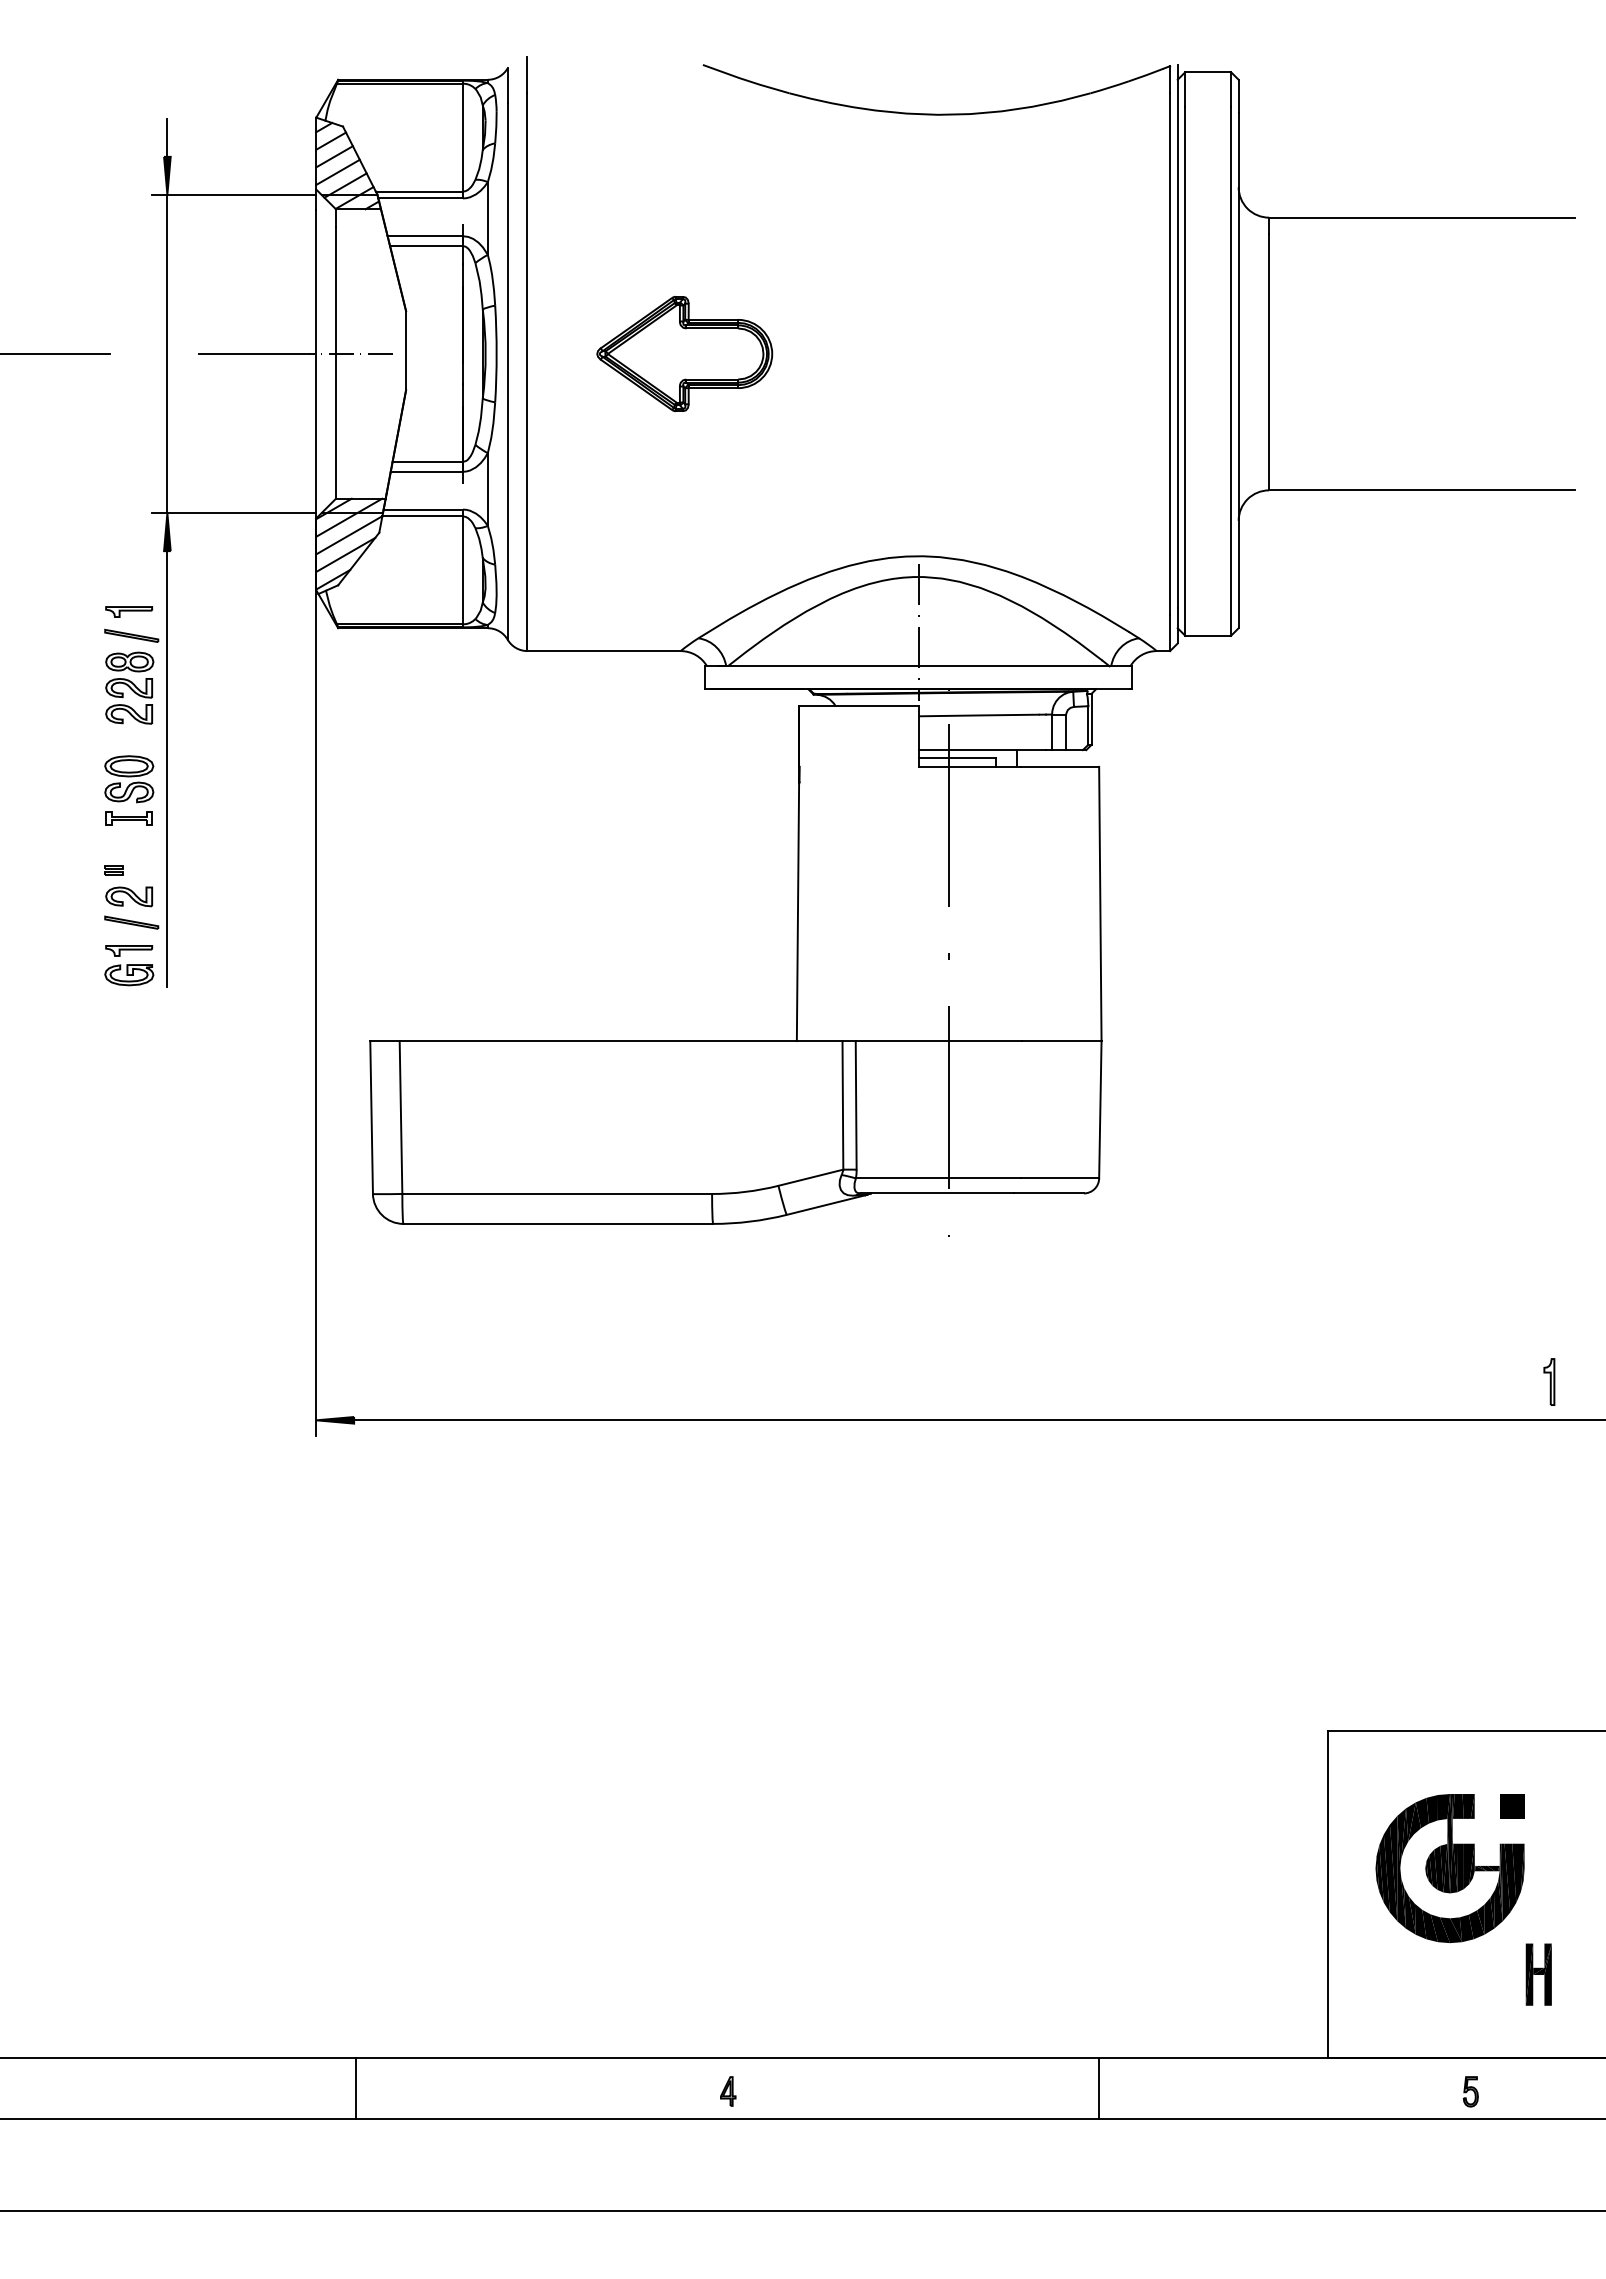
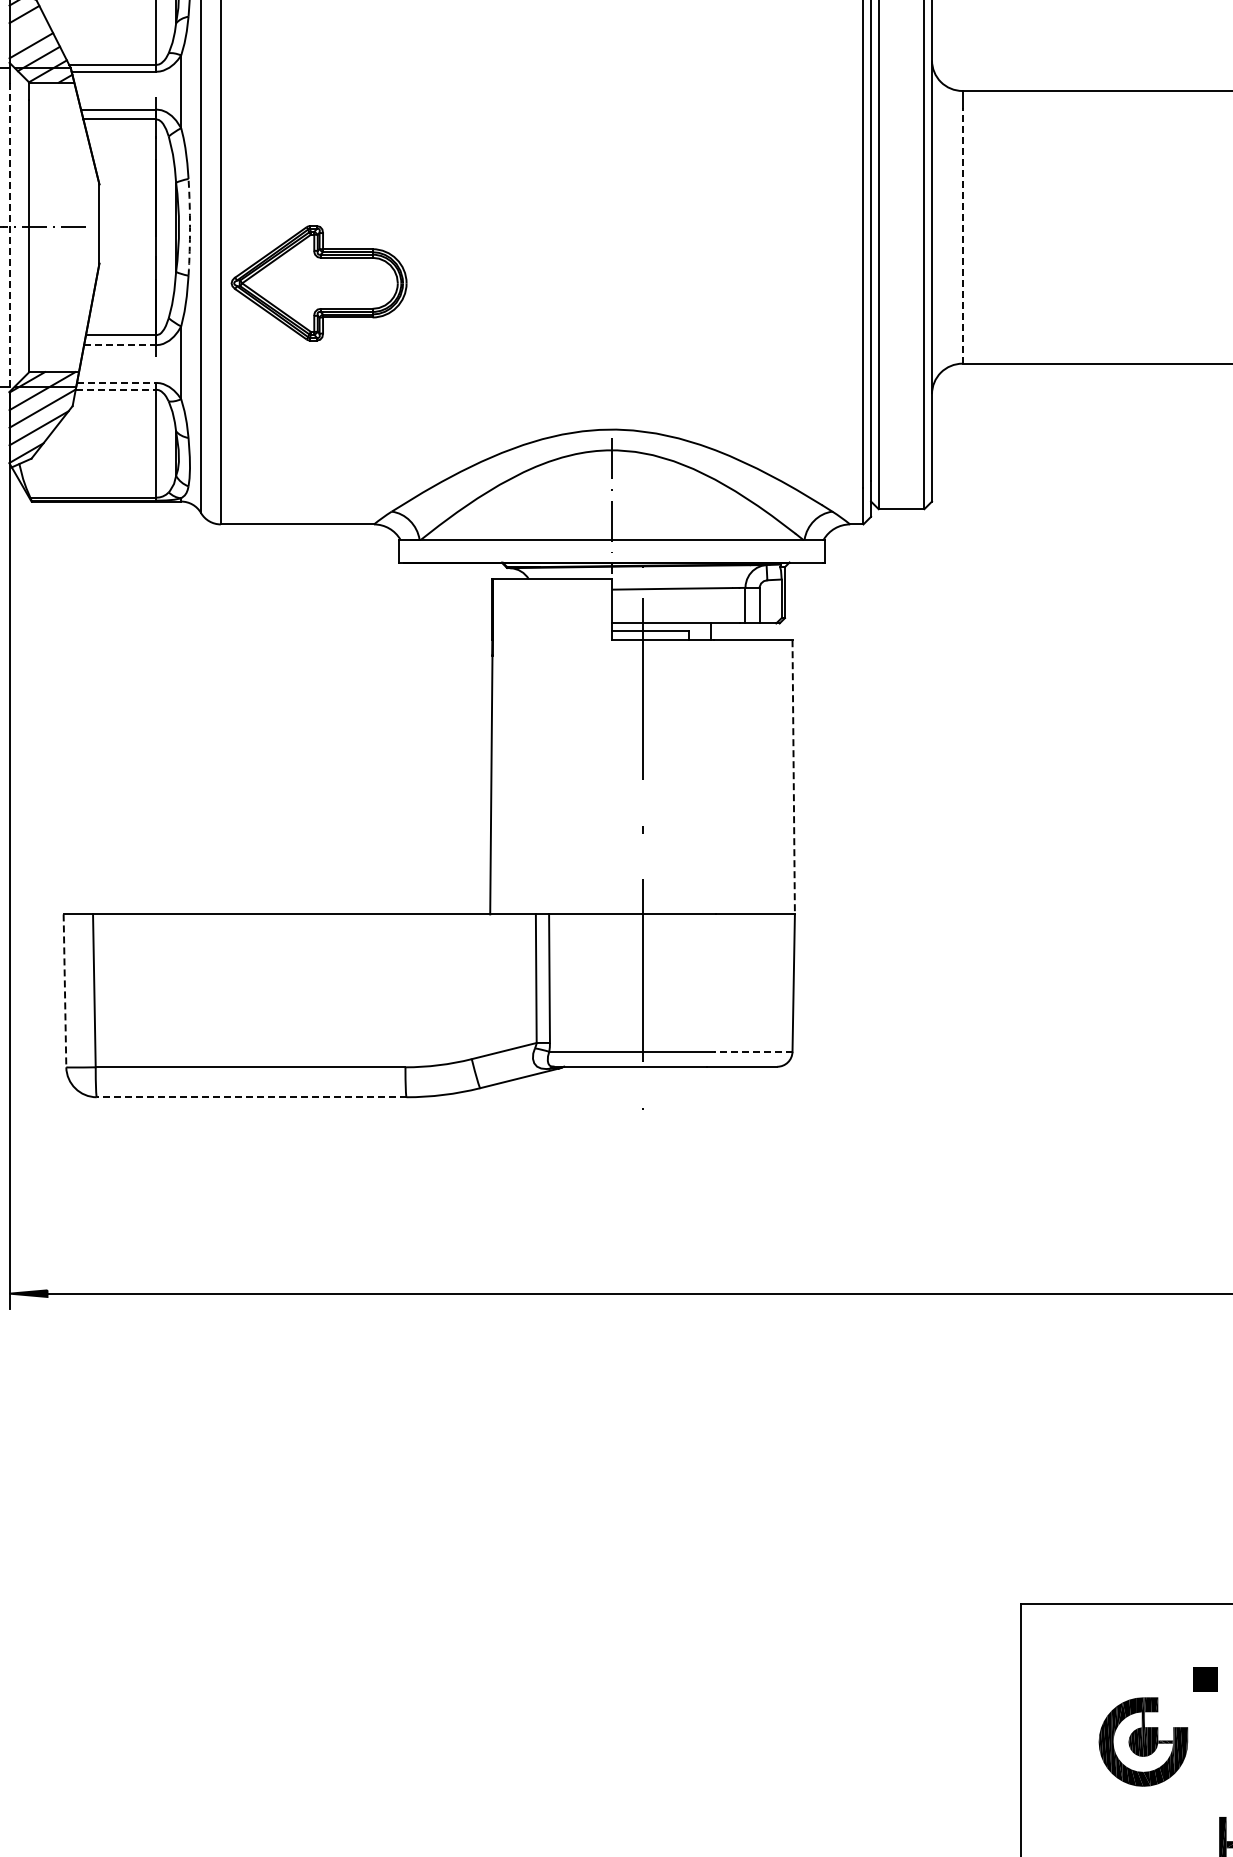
line: (334, 156) -> (27, 29), removed
part: (684, 353) -> (318, 282), moved
arc: (496, 354) -> (189, 227), solid -> dashed
line: (1269, 361) -> (962, 234), solid -> dashed
line: (316, 364) -> (9, 237), solid -> dashed
line: (427, 471) -> (120, 344), solid -> dashed
line: (423, 509) -> (116, 382), solid -> dashed
line: (423, 516) -> (116, 389), solid -> dashed
line: (1100, 904) -> (793, 777), solid -> dashed
line: (371, 1118) -> (64, 991), solid -> dashed
line: (1059, 1178) -> (752, 1051), solid -> dashed
line: (558, 1223) -> (251, 1096), solid -> dashed
part: (1449, 1868) -> (1142, 1741), size x0.6

